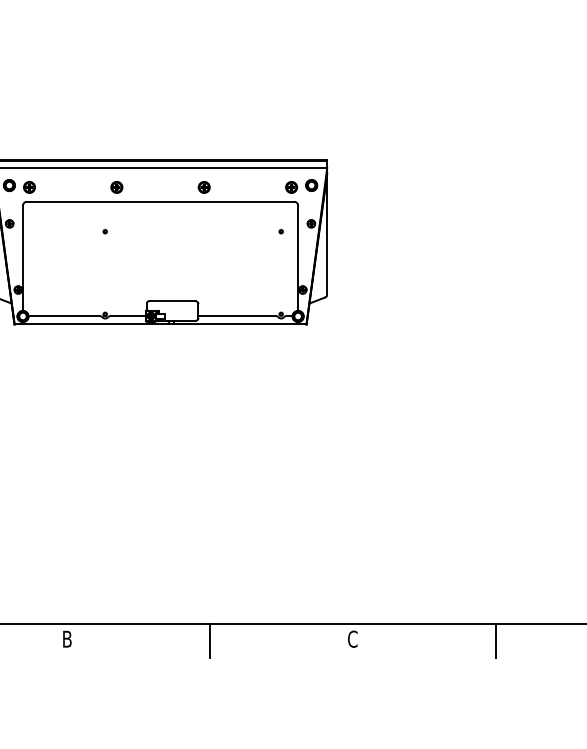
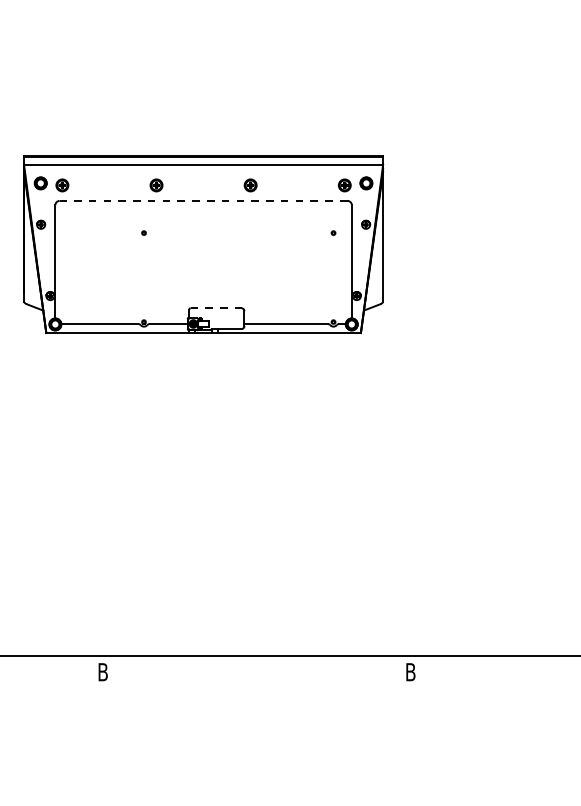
line: (160, 201) -> (203, 200), solid -> dashed
line: (172, 301) -> (216, 308), solid -> dashed
text: (352, 638) -> (410, 671), C -> B
line: (210, 640) -> (257, 673), removed
line: (495, 640) -> (564, 673), removed

